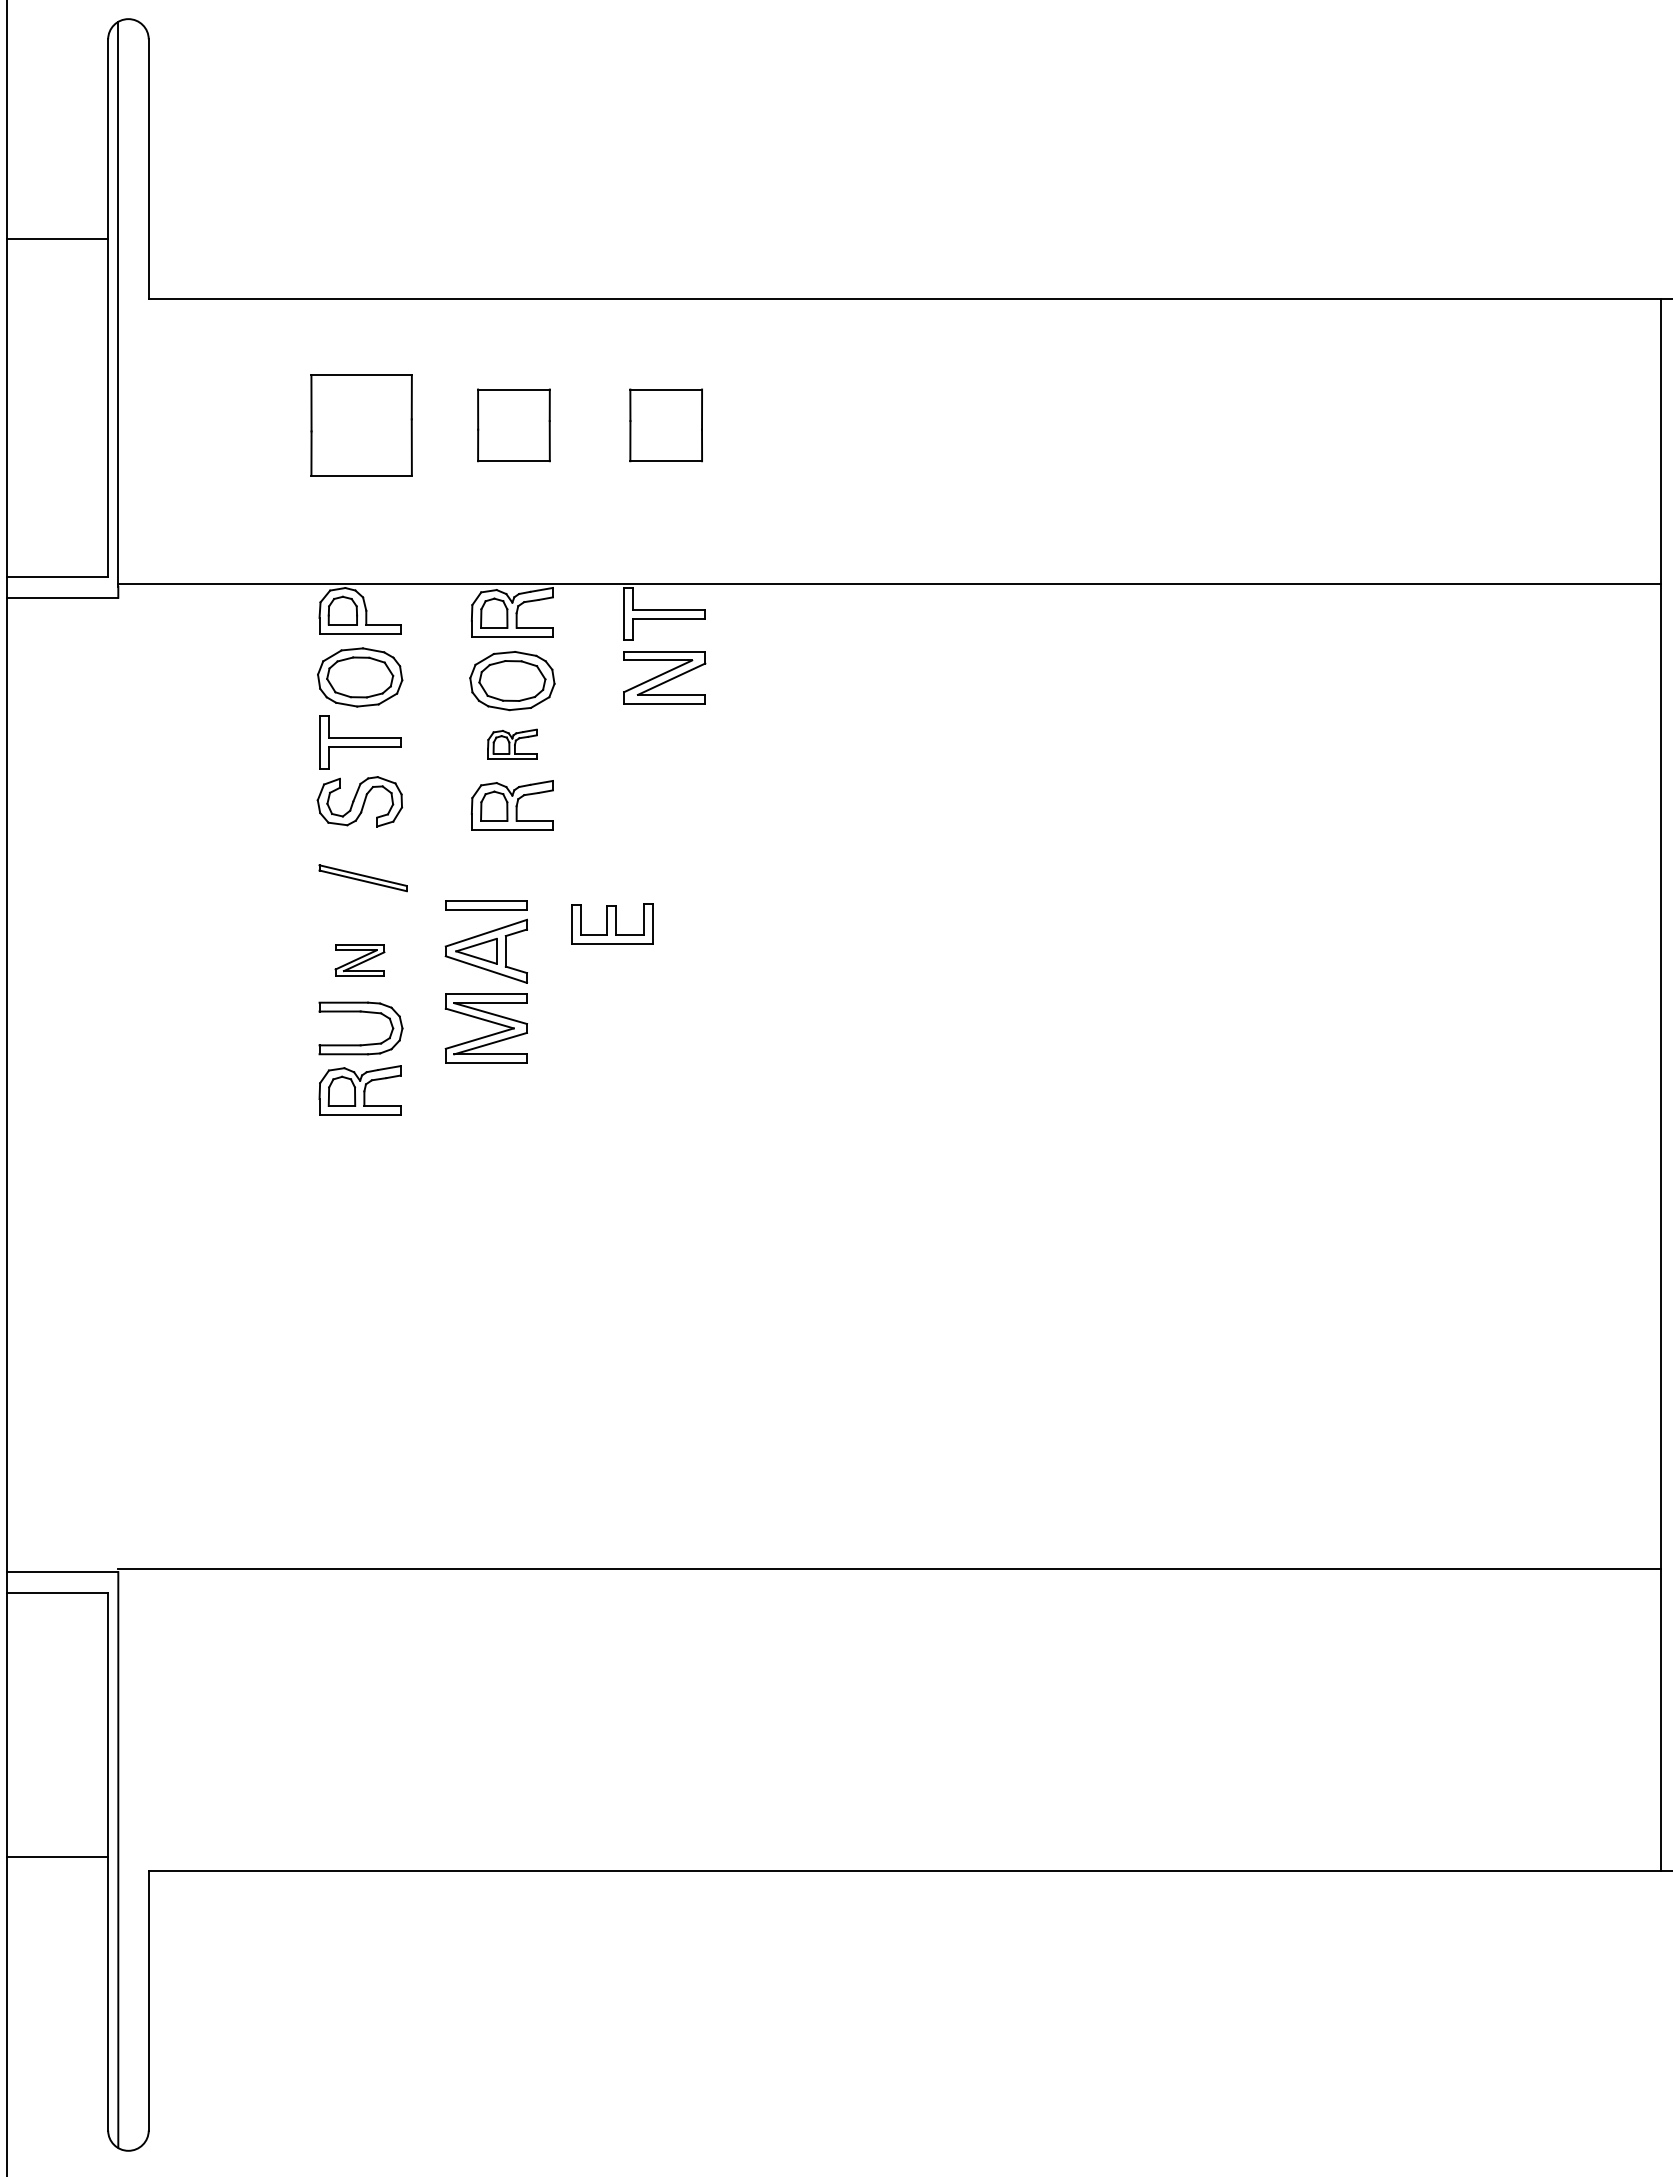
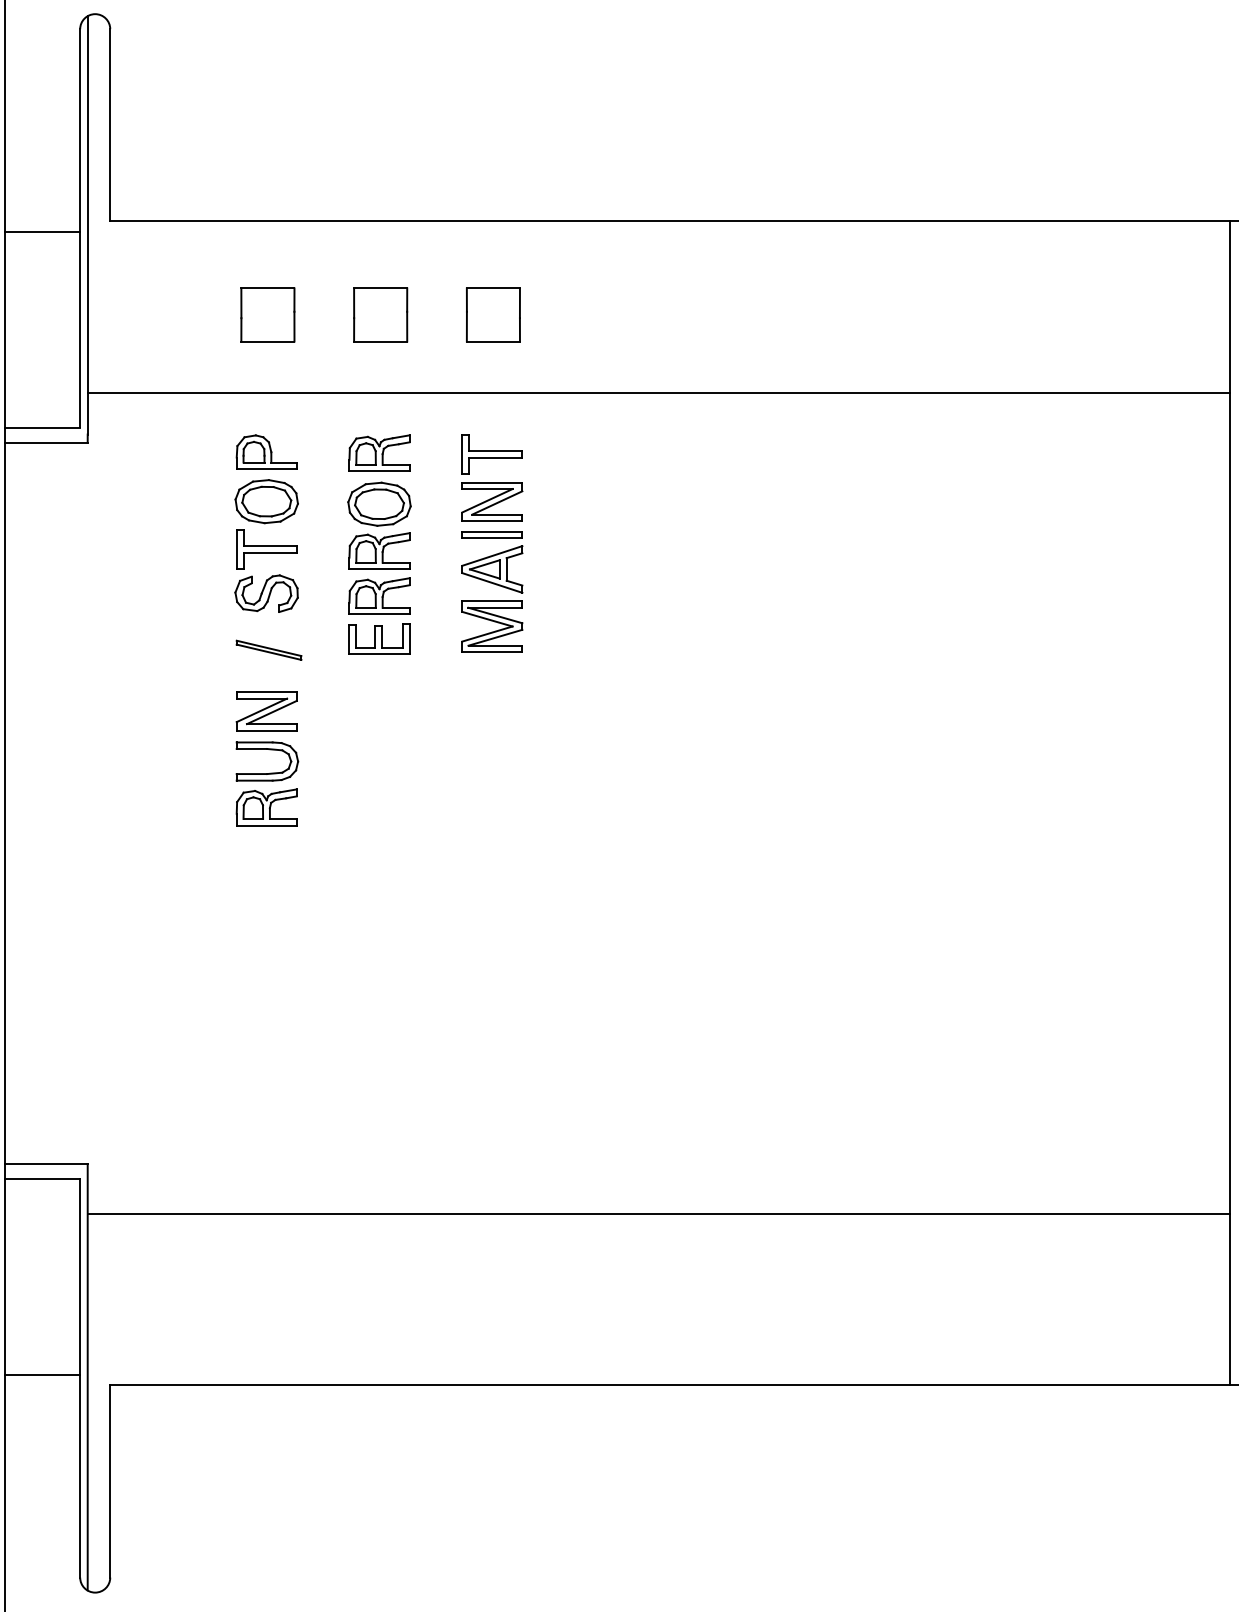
line: (57, 238) -> (42, 231), moved
part: (361, 424) -> (267, 314), size x0.71
line: (889, 584) -> (658, 393), moved
part: (512, 743) -> (379, 550), size x1.67
part: (612, 923) -> (379, 638), moved
part: (359, 960) -> (266, 711), size x1.67
part: (488, 971) -> (493, 584), moved
line: (889, 1568) -> (658, 1213), moved

